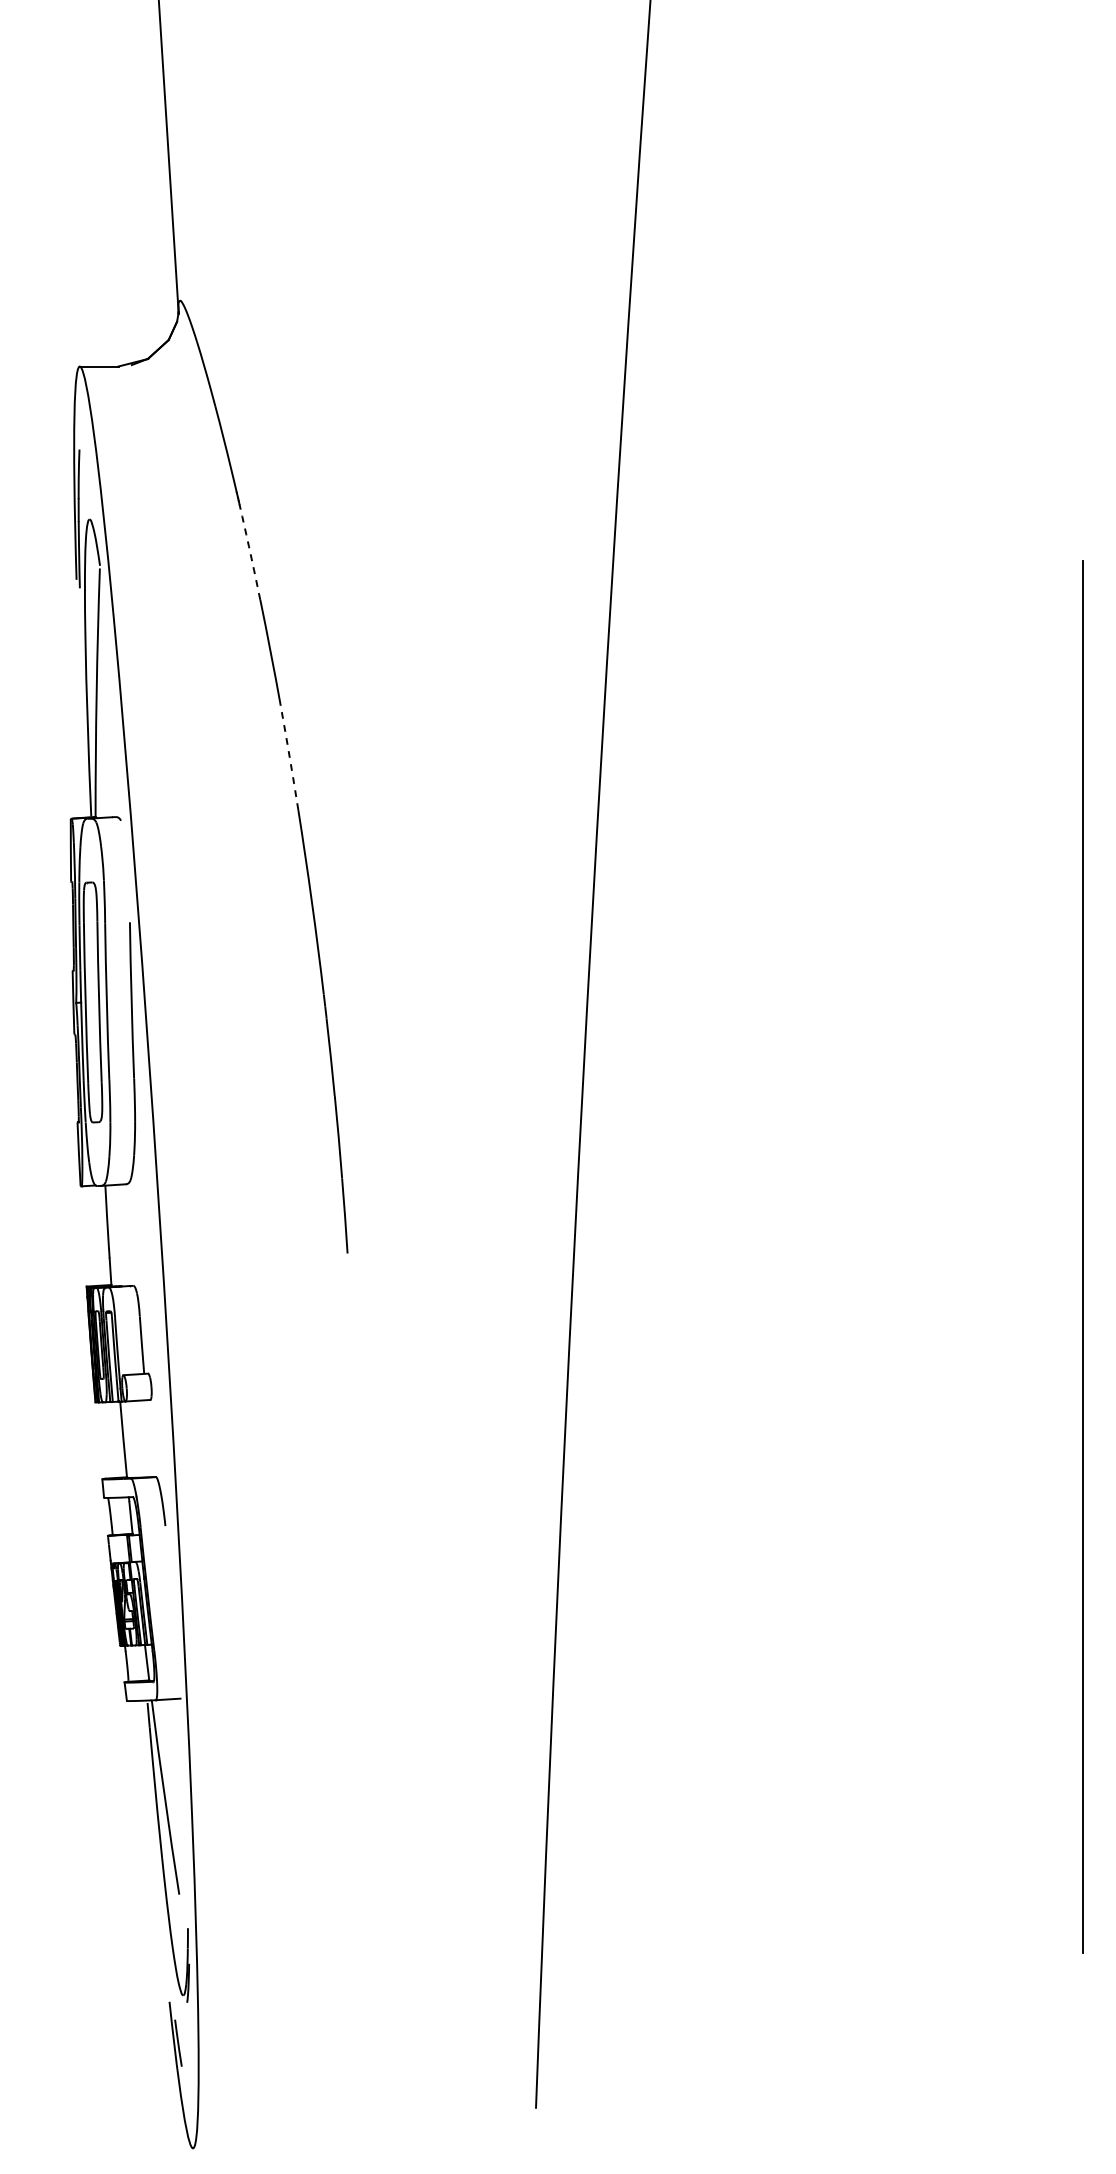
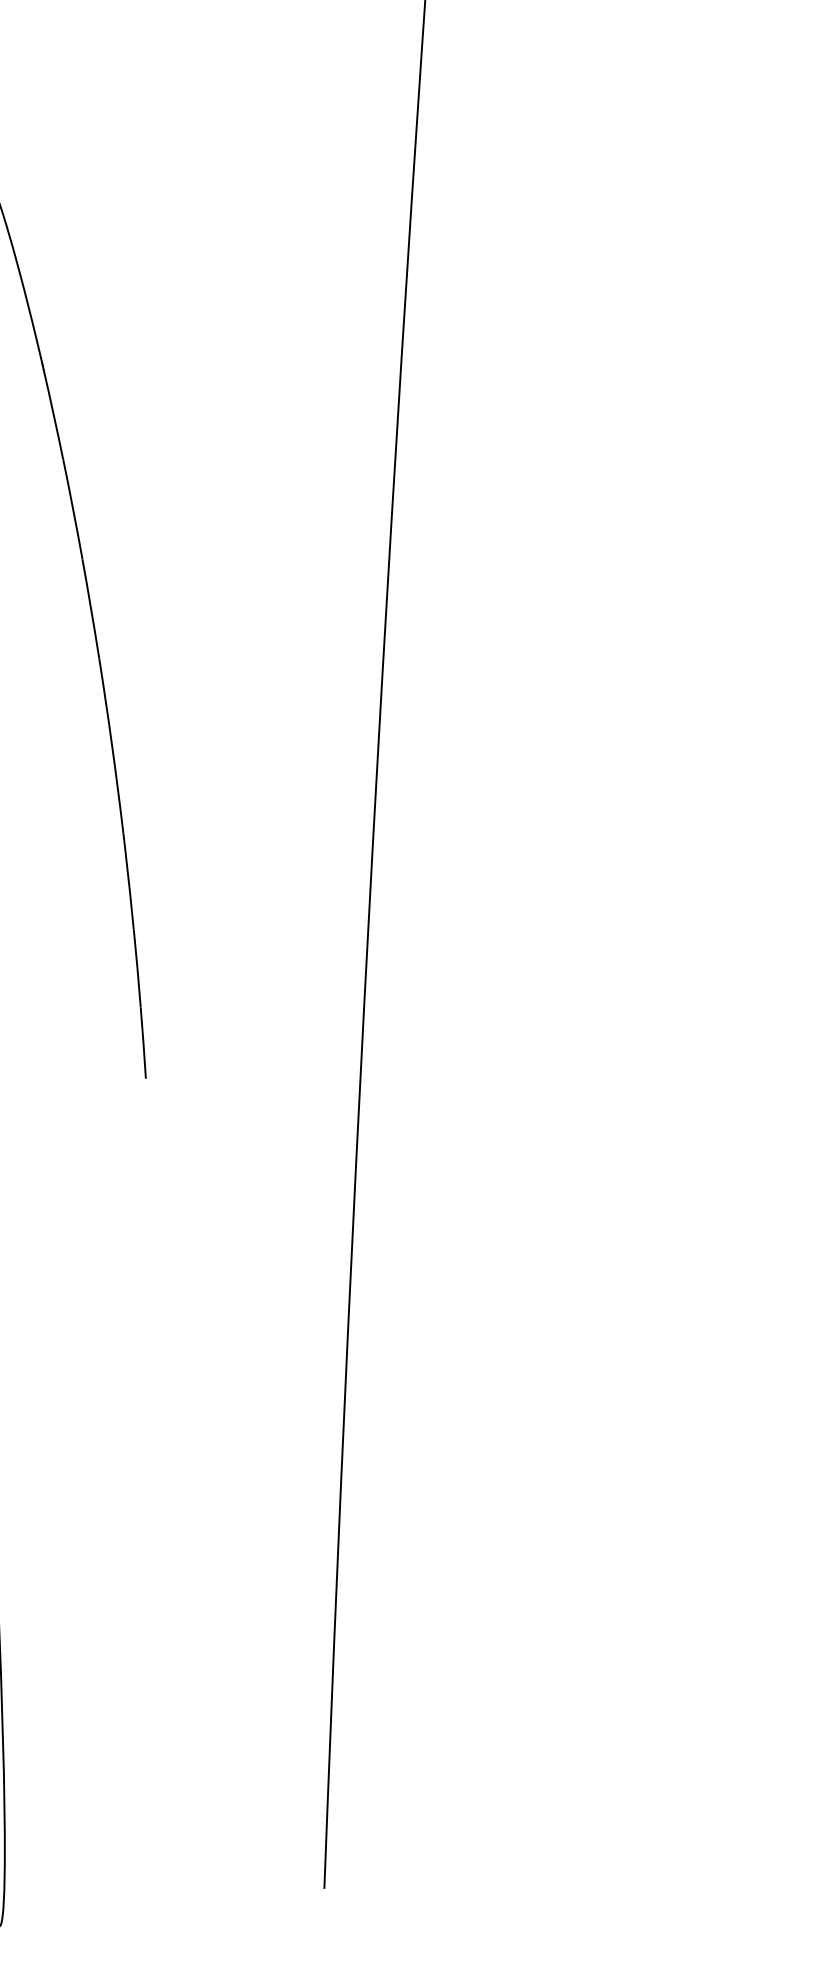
arc: (250, 552) -> (53, 414), dashed -> solid
arc: (289, 757) -> (90, 608), dashed -> solid

